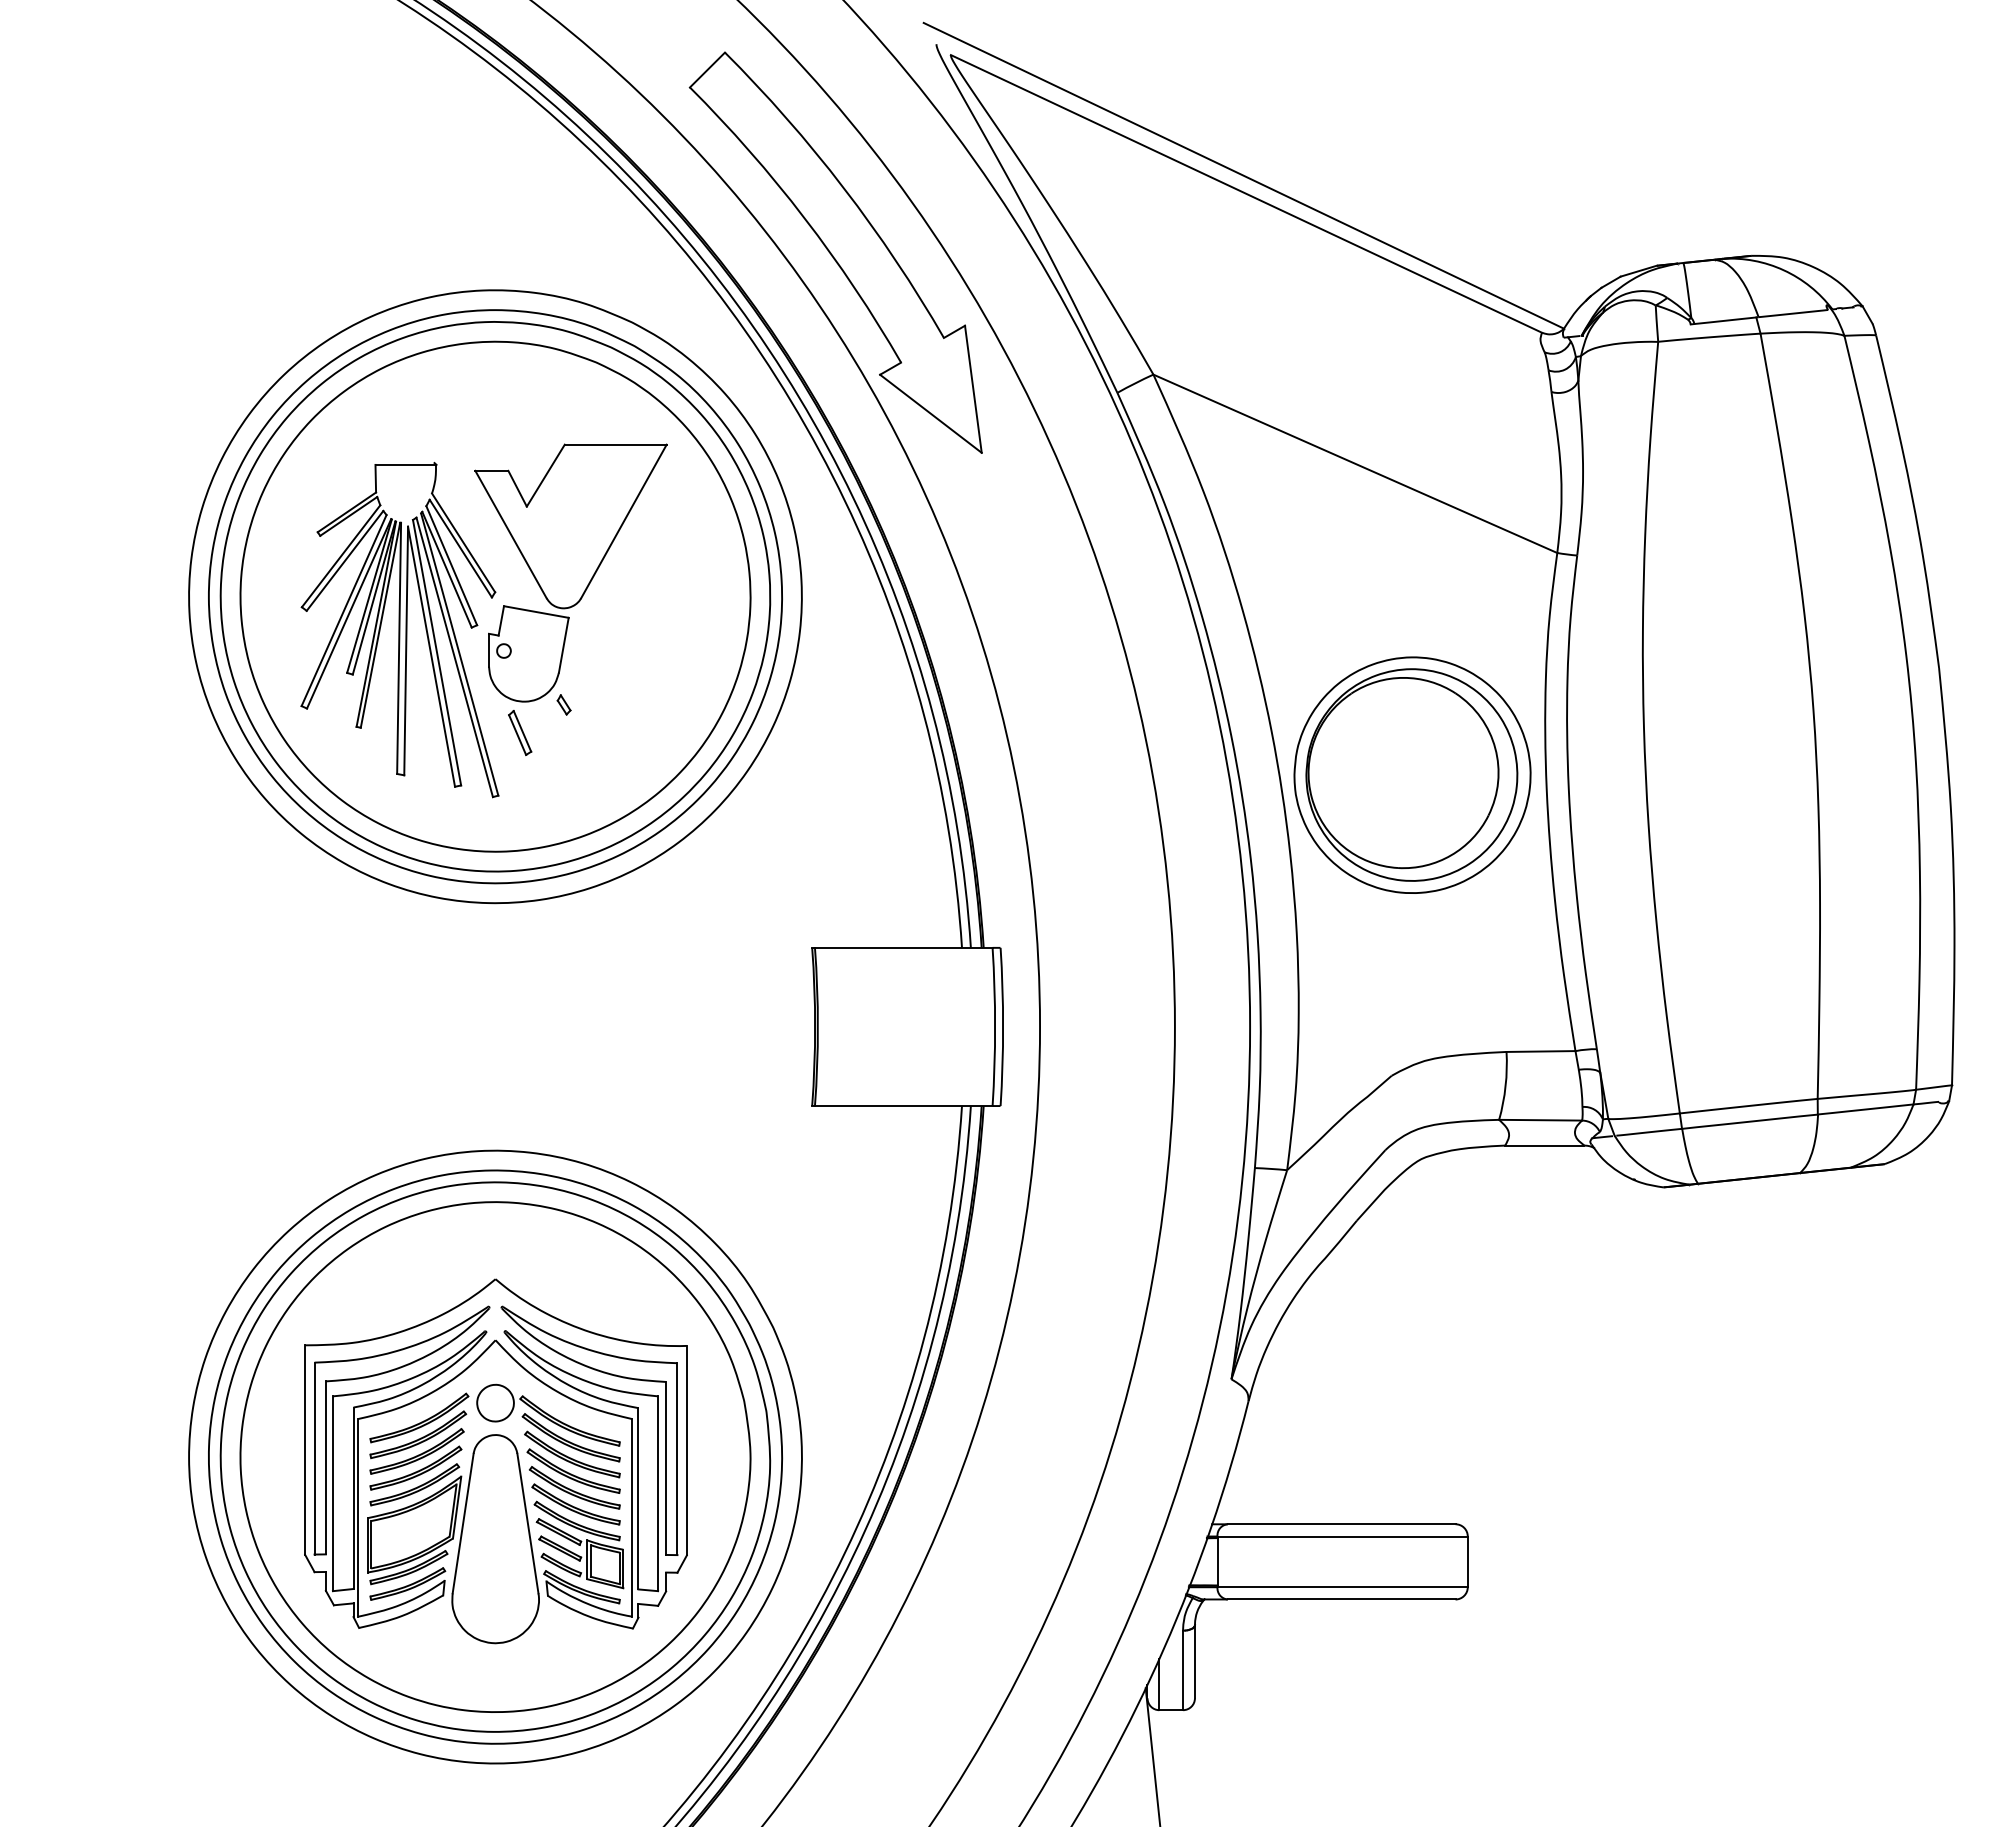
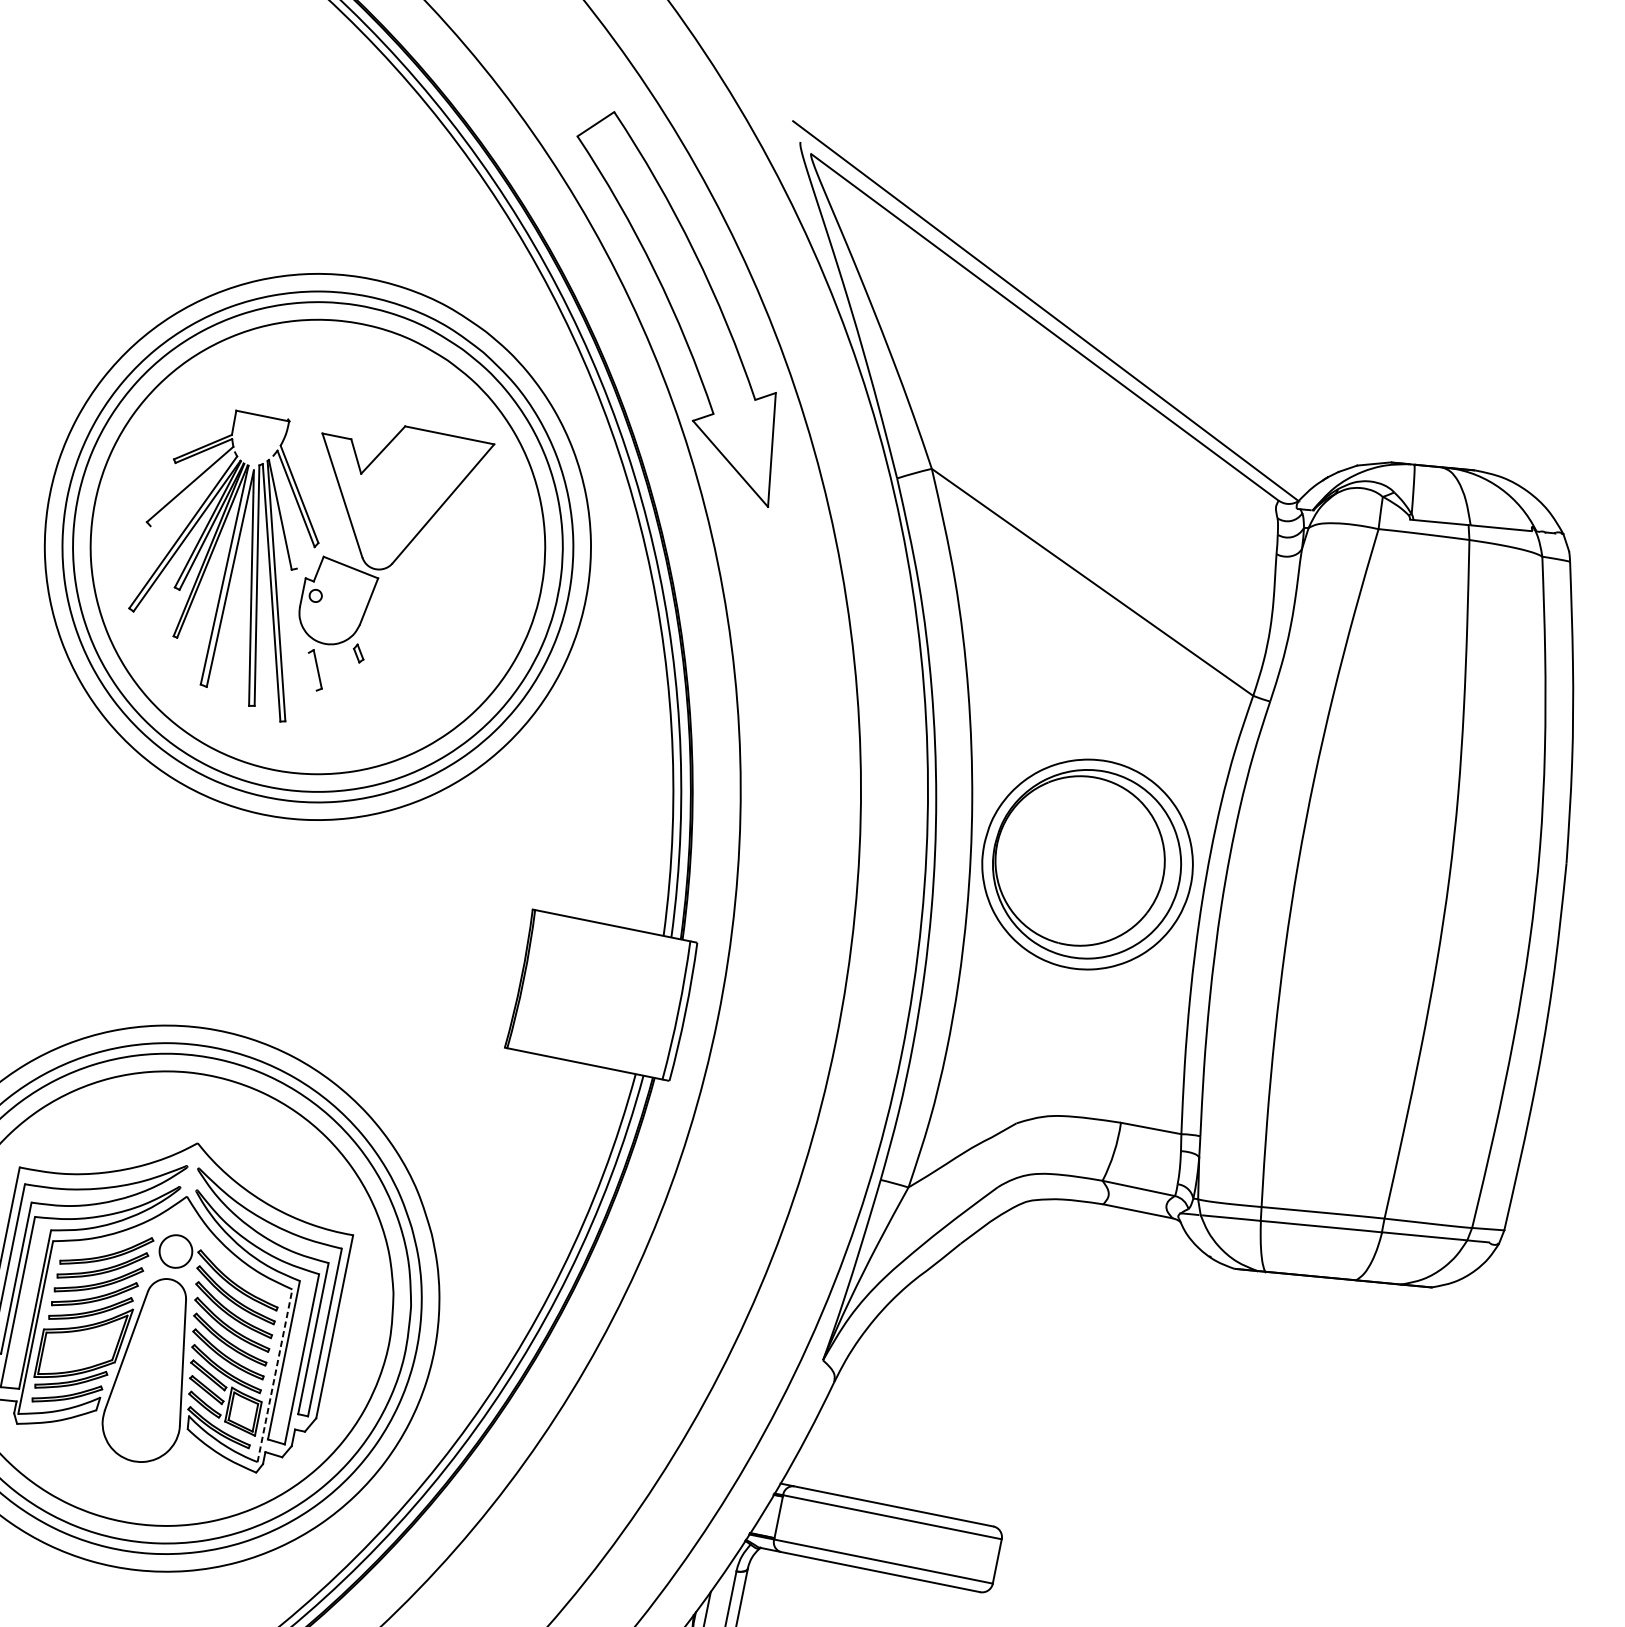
line: (344, 560) -> (192, 488), removed
line: (451, 565) -> (284, 511), removed
line: (517, 734) -> (312, 671), removed
line: (632, 1517) -> (275, 1375), solid -> dashed

